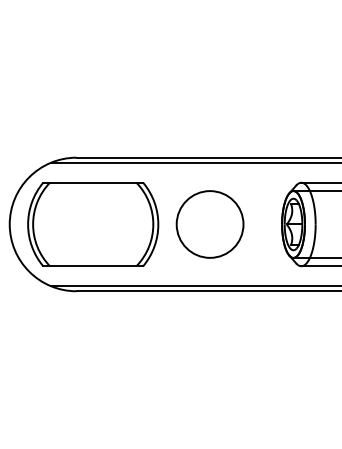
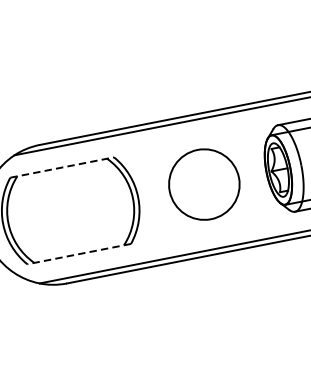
line: (93, 182) -> (62, 167), solid -> dashed
circle: (209, 224) -> (203, 184), moved
line: (93, 266) -> (79, 254), solid -> dashed

